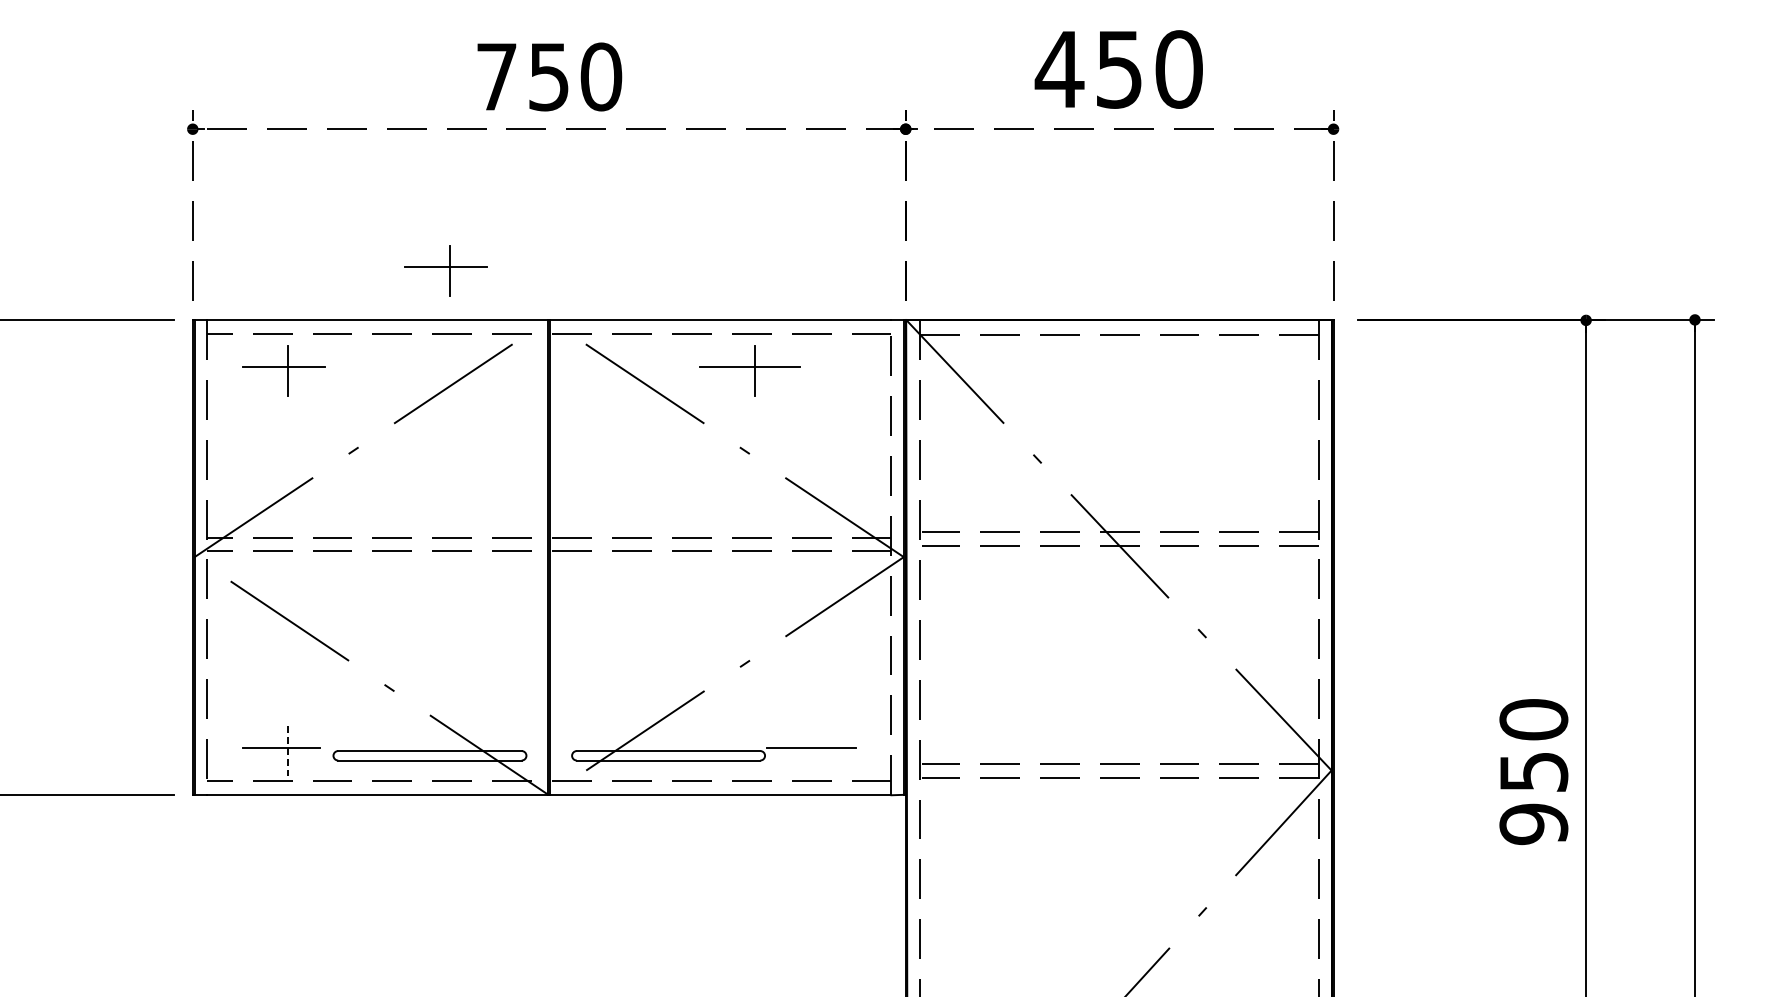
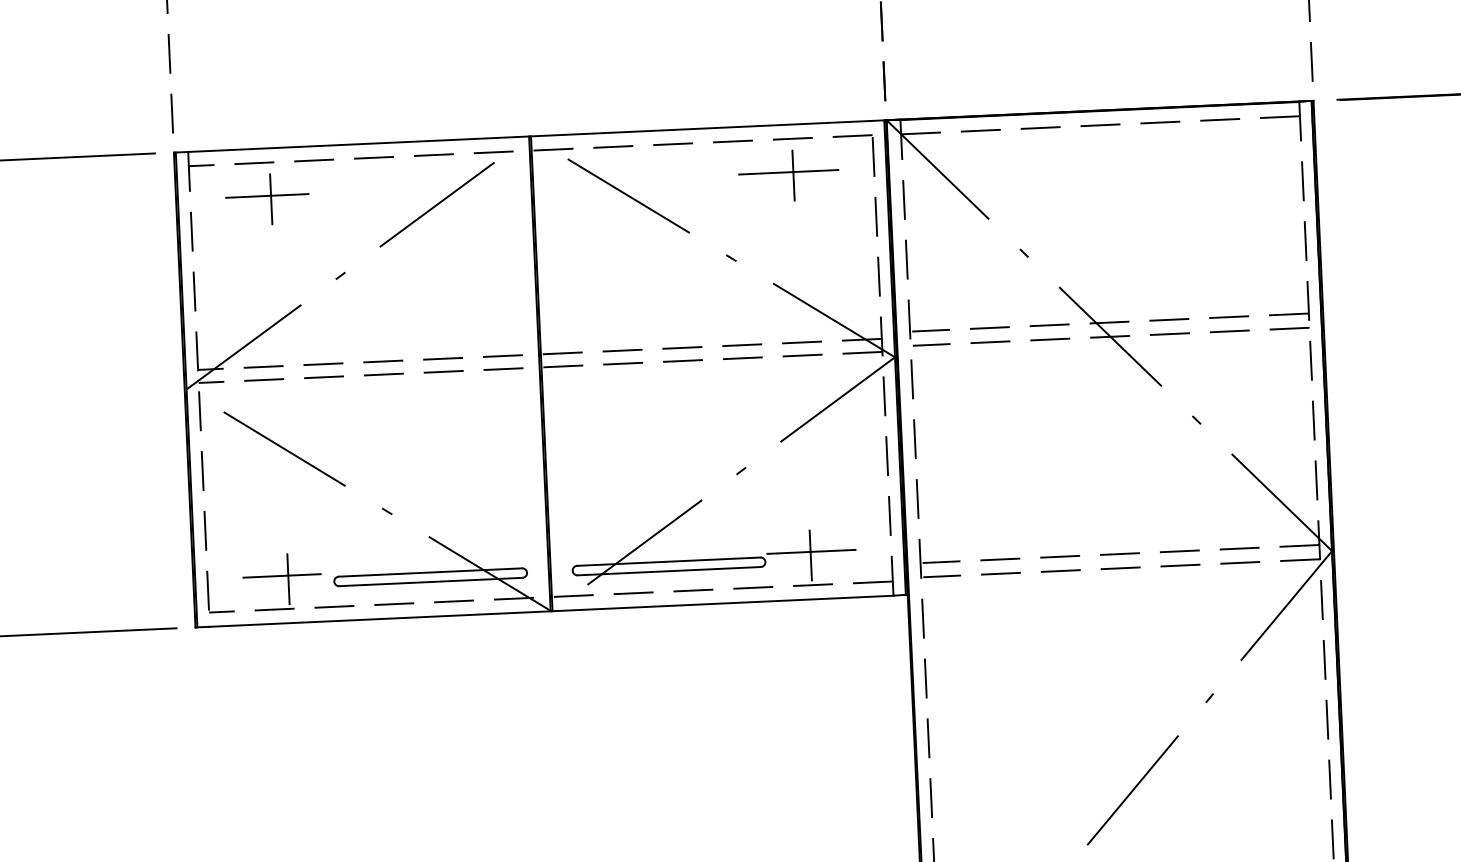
part: (445, 270) -> (424, 91), removed
part: (749, 370) -> (788, 175), moved
line: (287, 751) -> (288, 579), dashed -> solid
line: (810, 751) -> (810, 555), added

